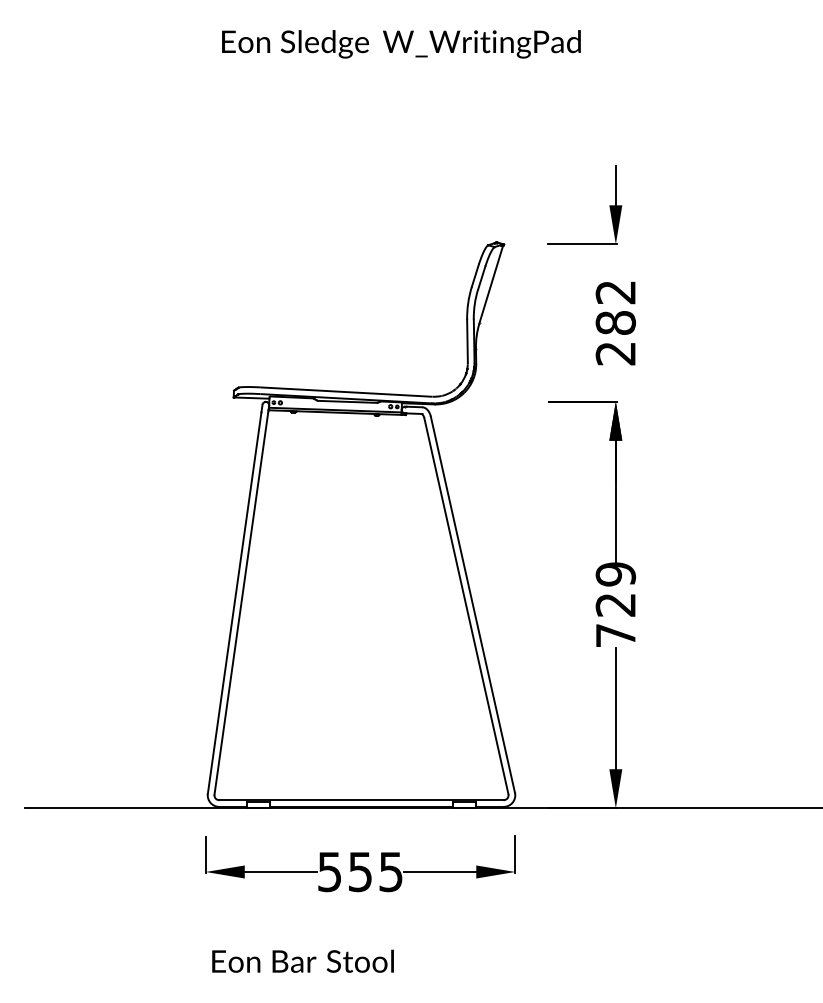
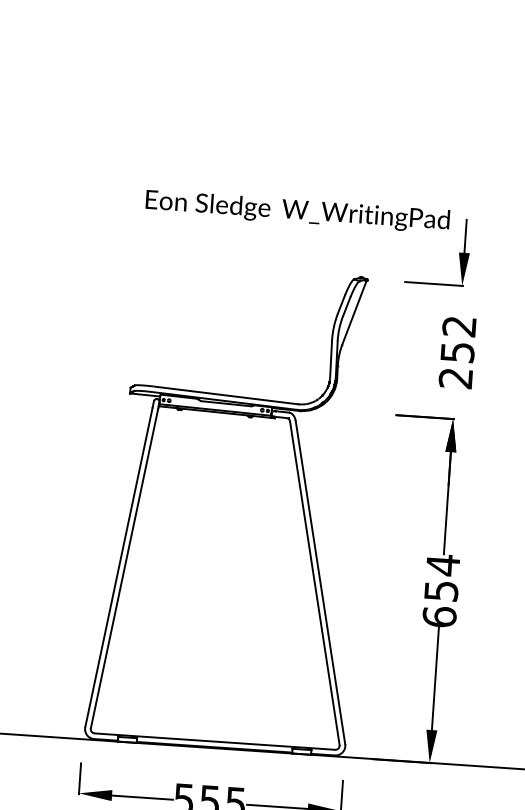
text: (401, 44) -> (297, 211), moved
text: (615, 322) -> (457, 352), 282 -> 252
text: (615, 604) -> (441, 590), 729 -> 654

